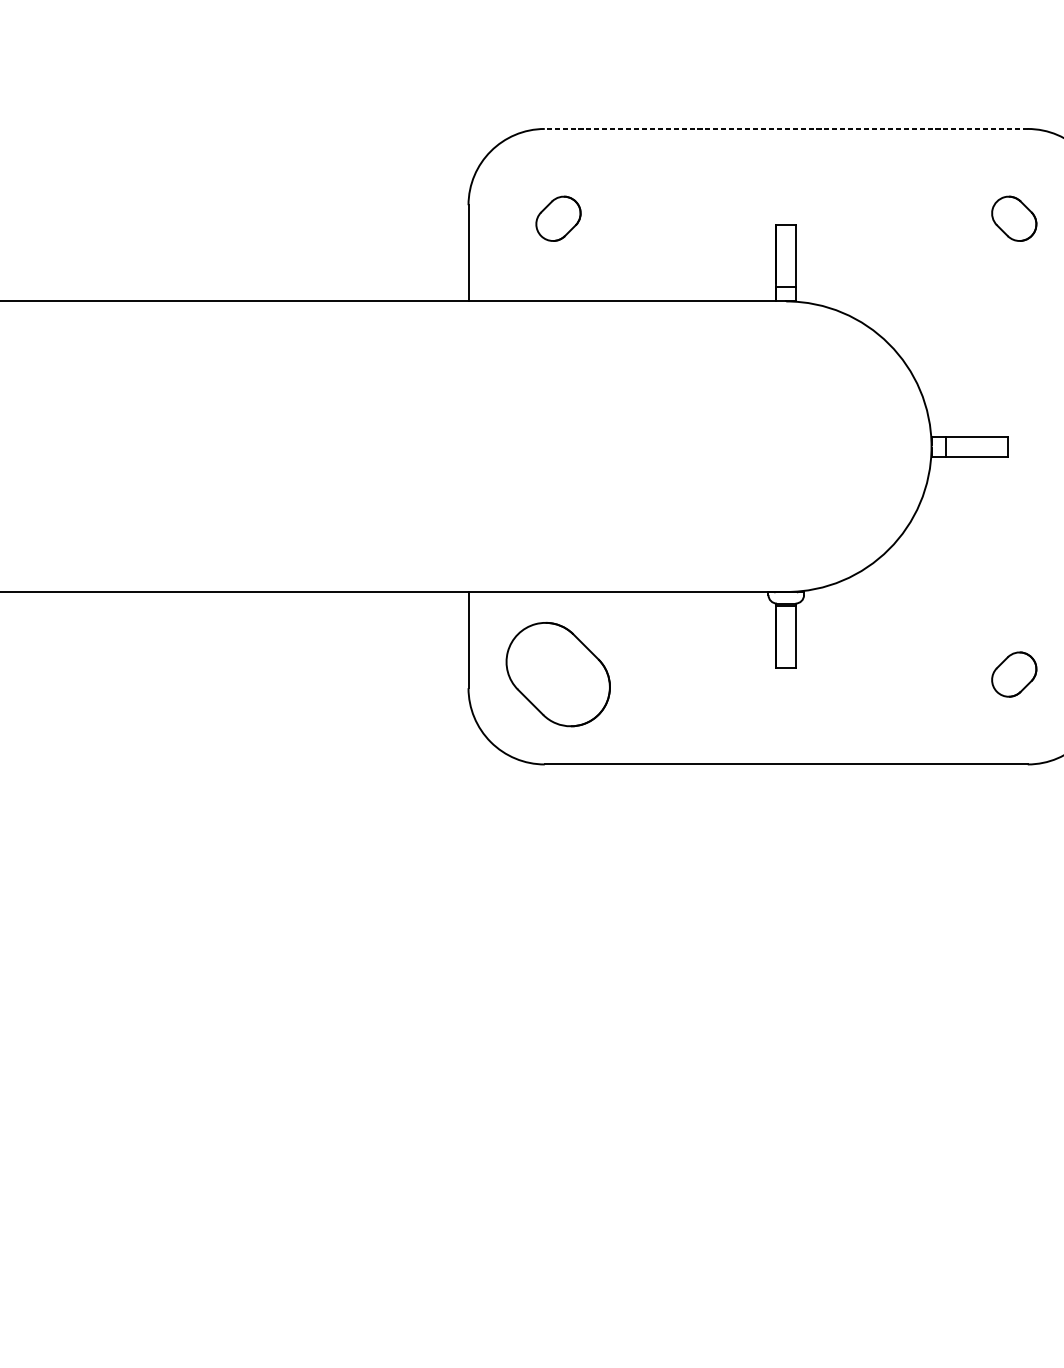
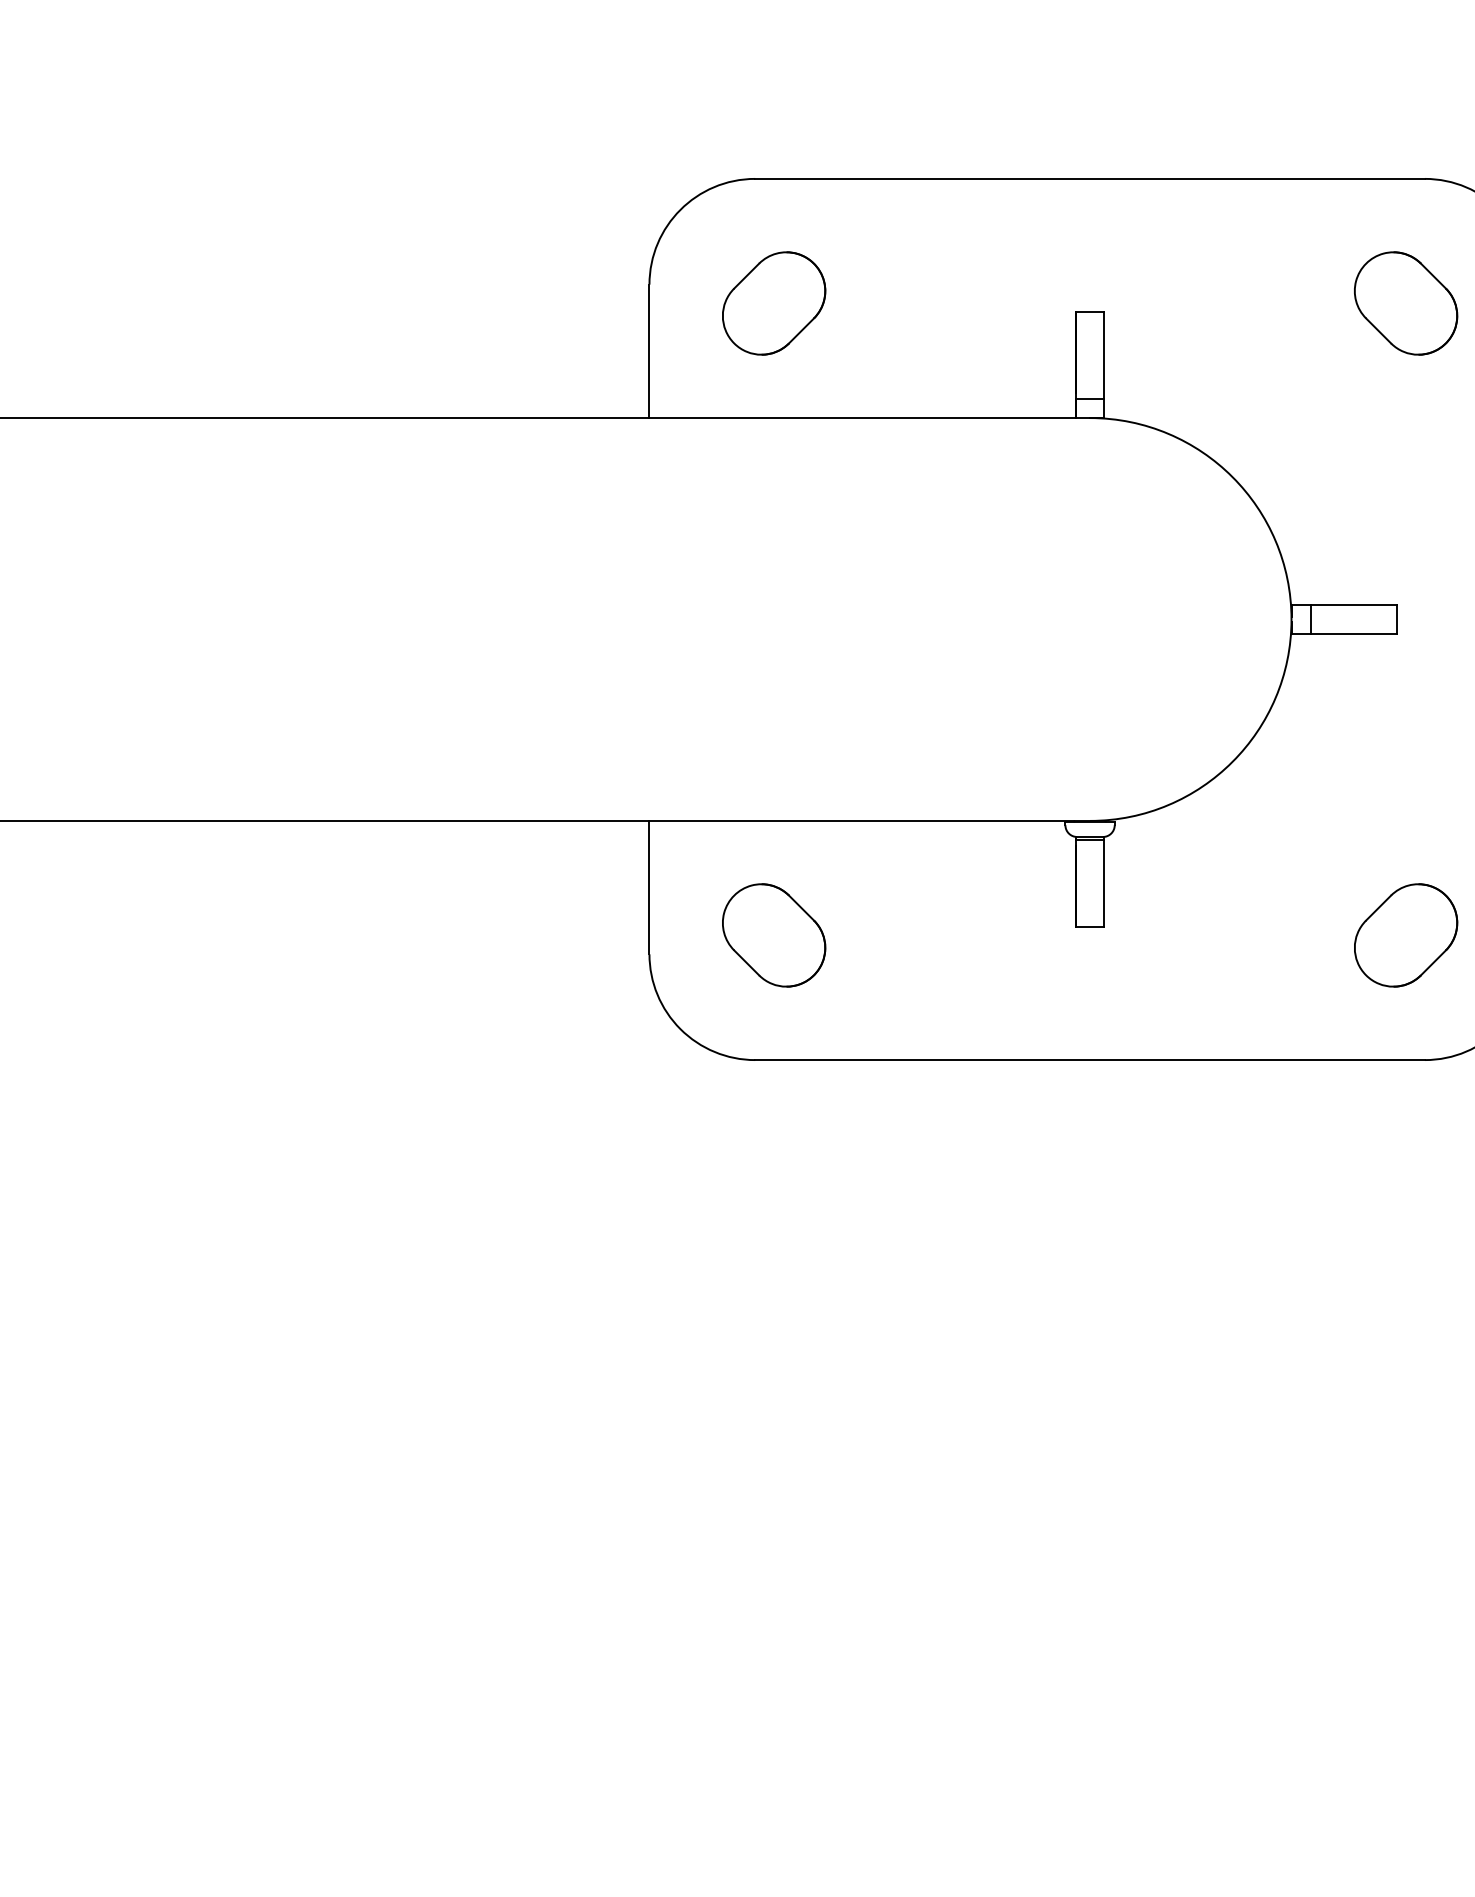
line: (786, 128) -> (1090, 178), dashed -> solid
part: (558, 218) -> (774, 303), size x1.67
part: (1014, 218) -> (1406, 303), size x1.67
part: (558, 674) -> (774, 935), size x0.71
part: (1014, 674) -> (1406, 935), size x1.67

